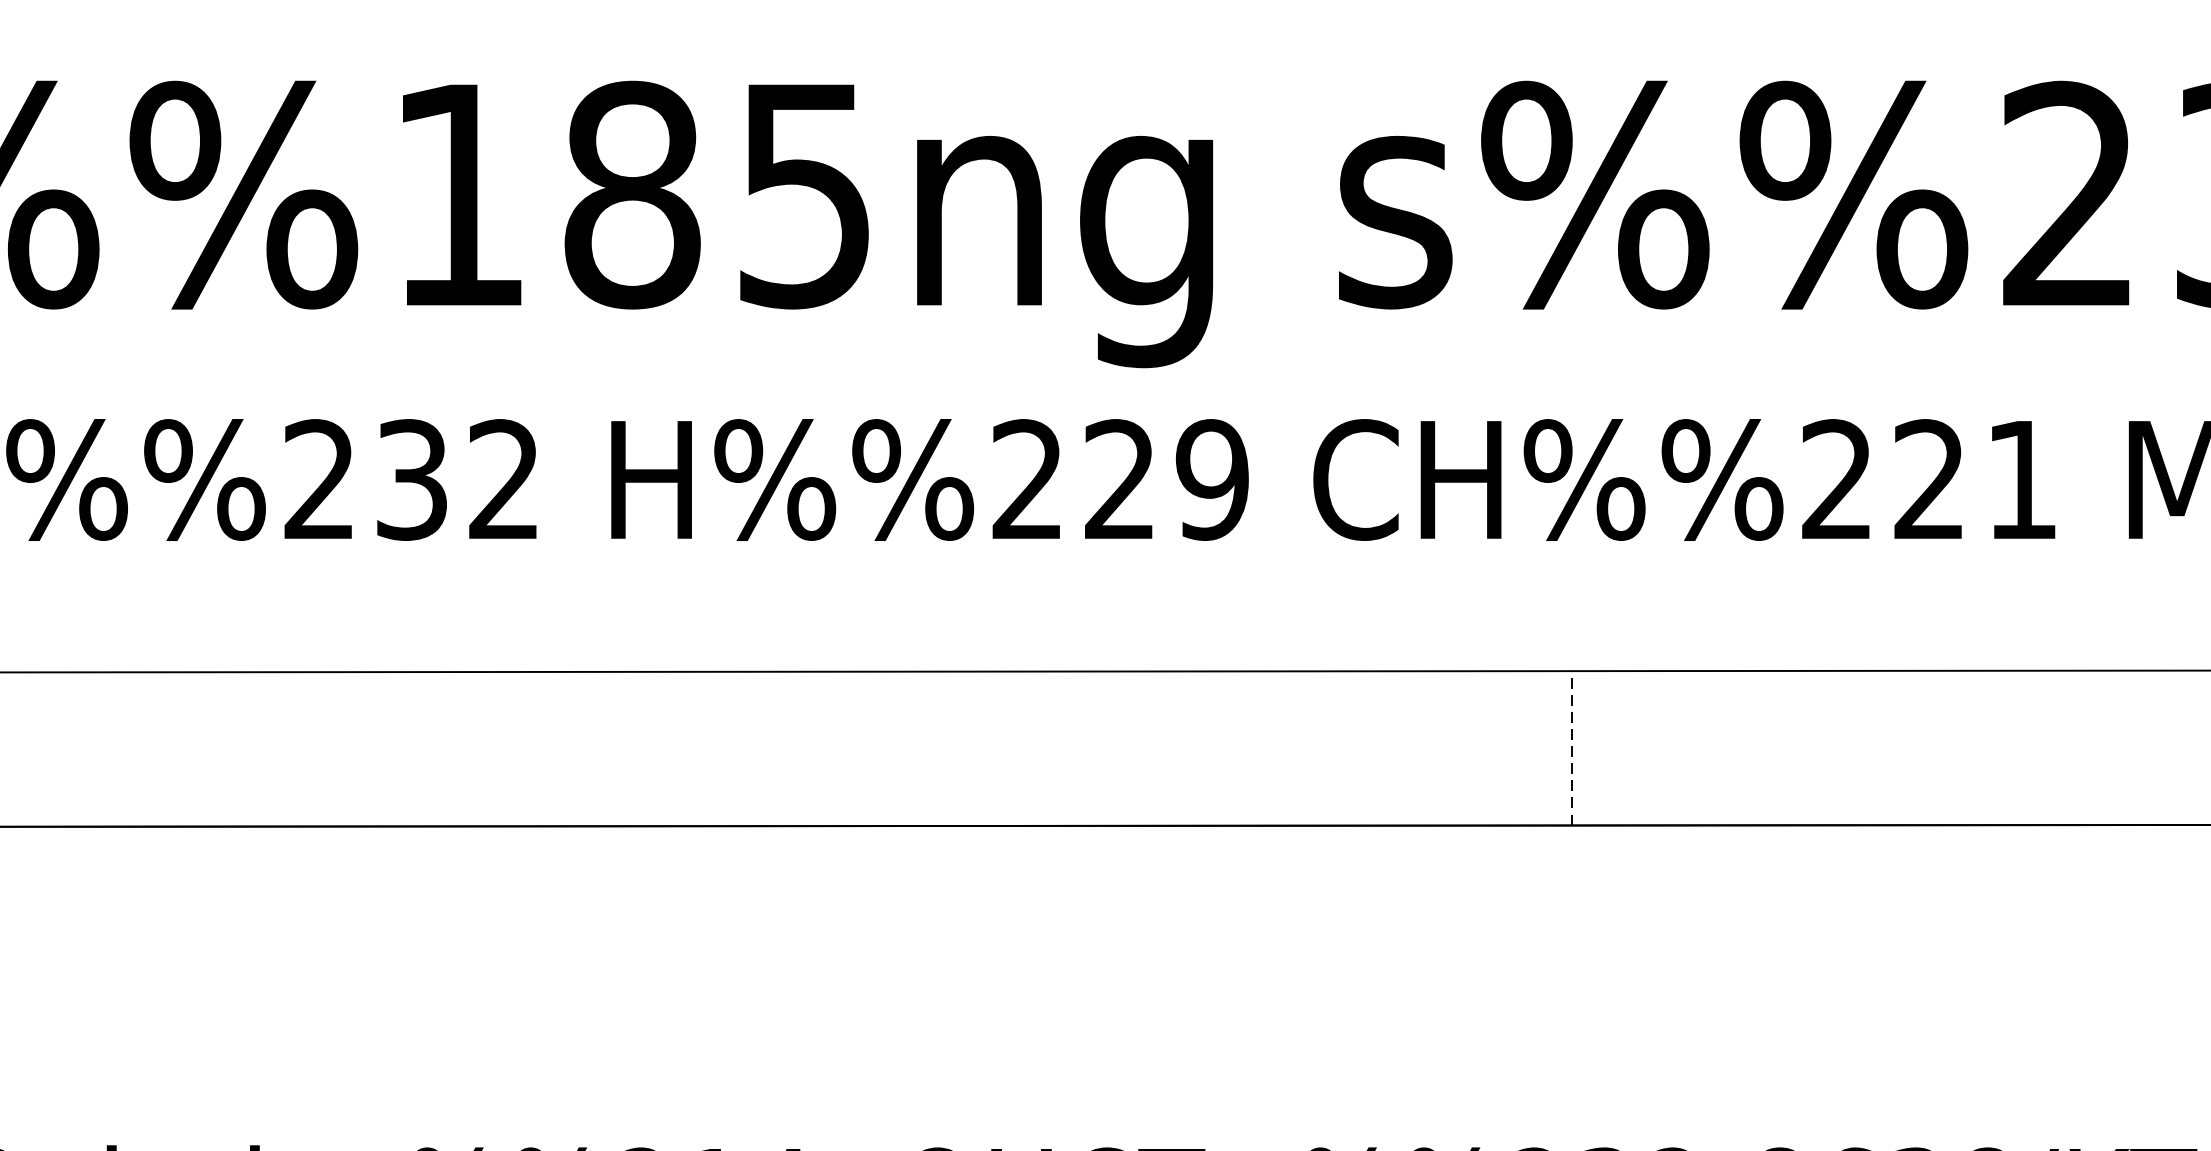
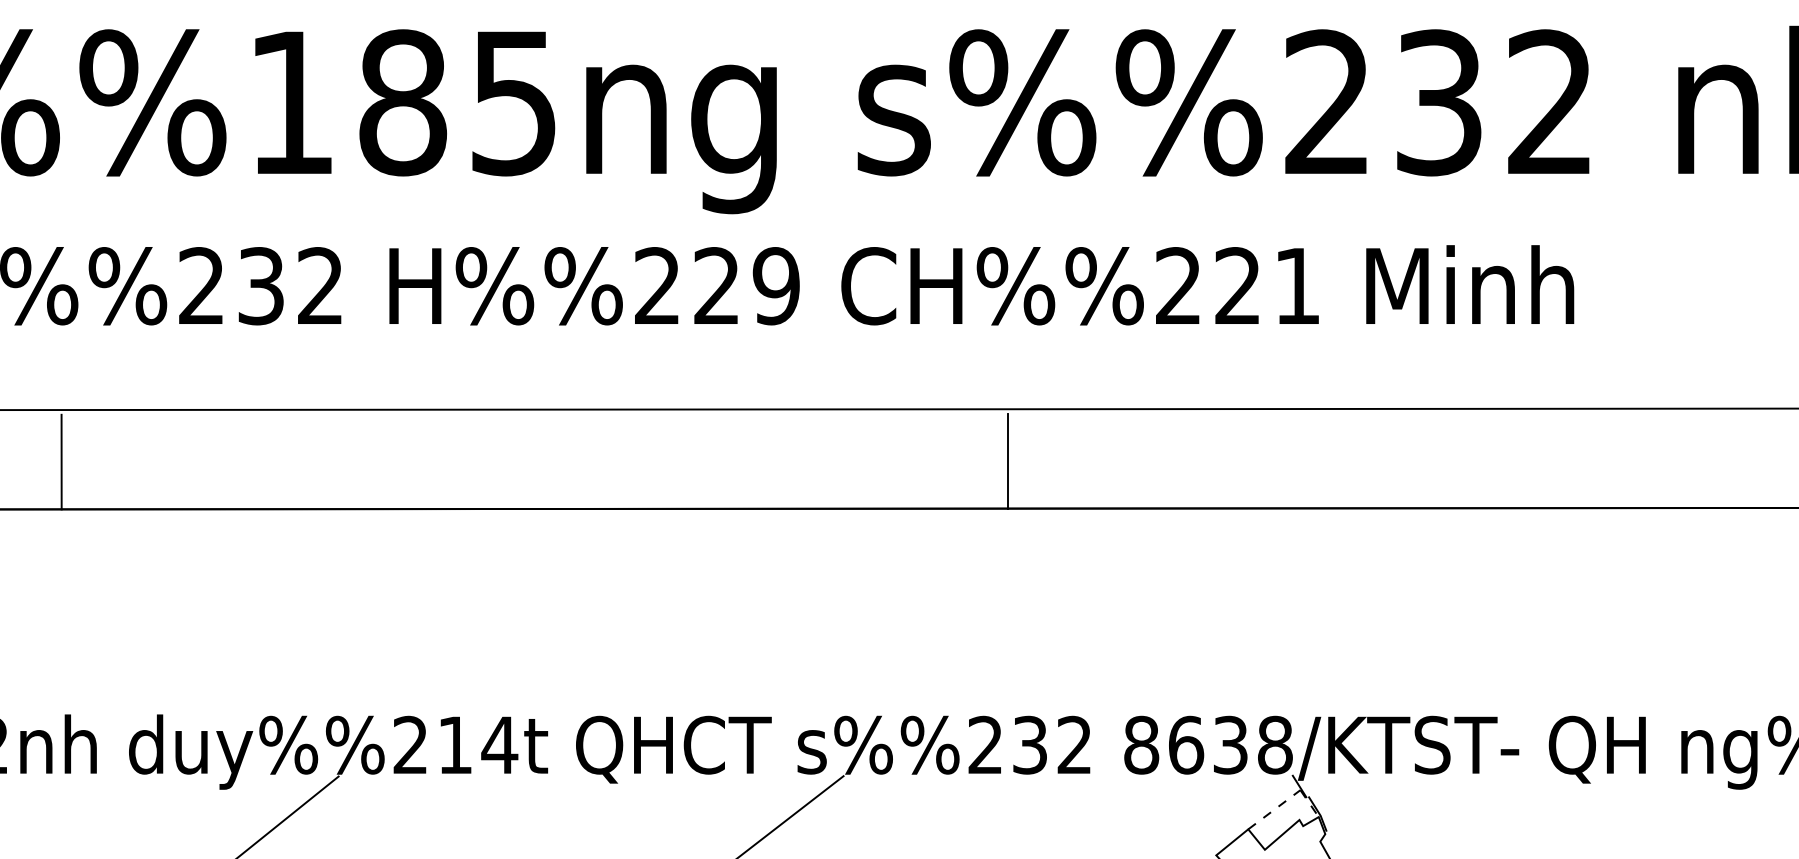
line: (1571, 750) -> (1007, 460), dashed -> solid
line: (101, 752) -> (61, 461), added

